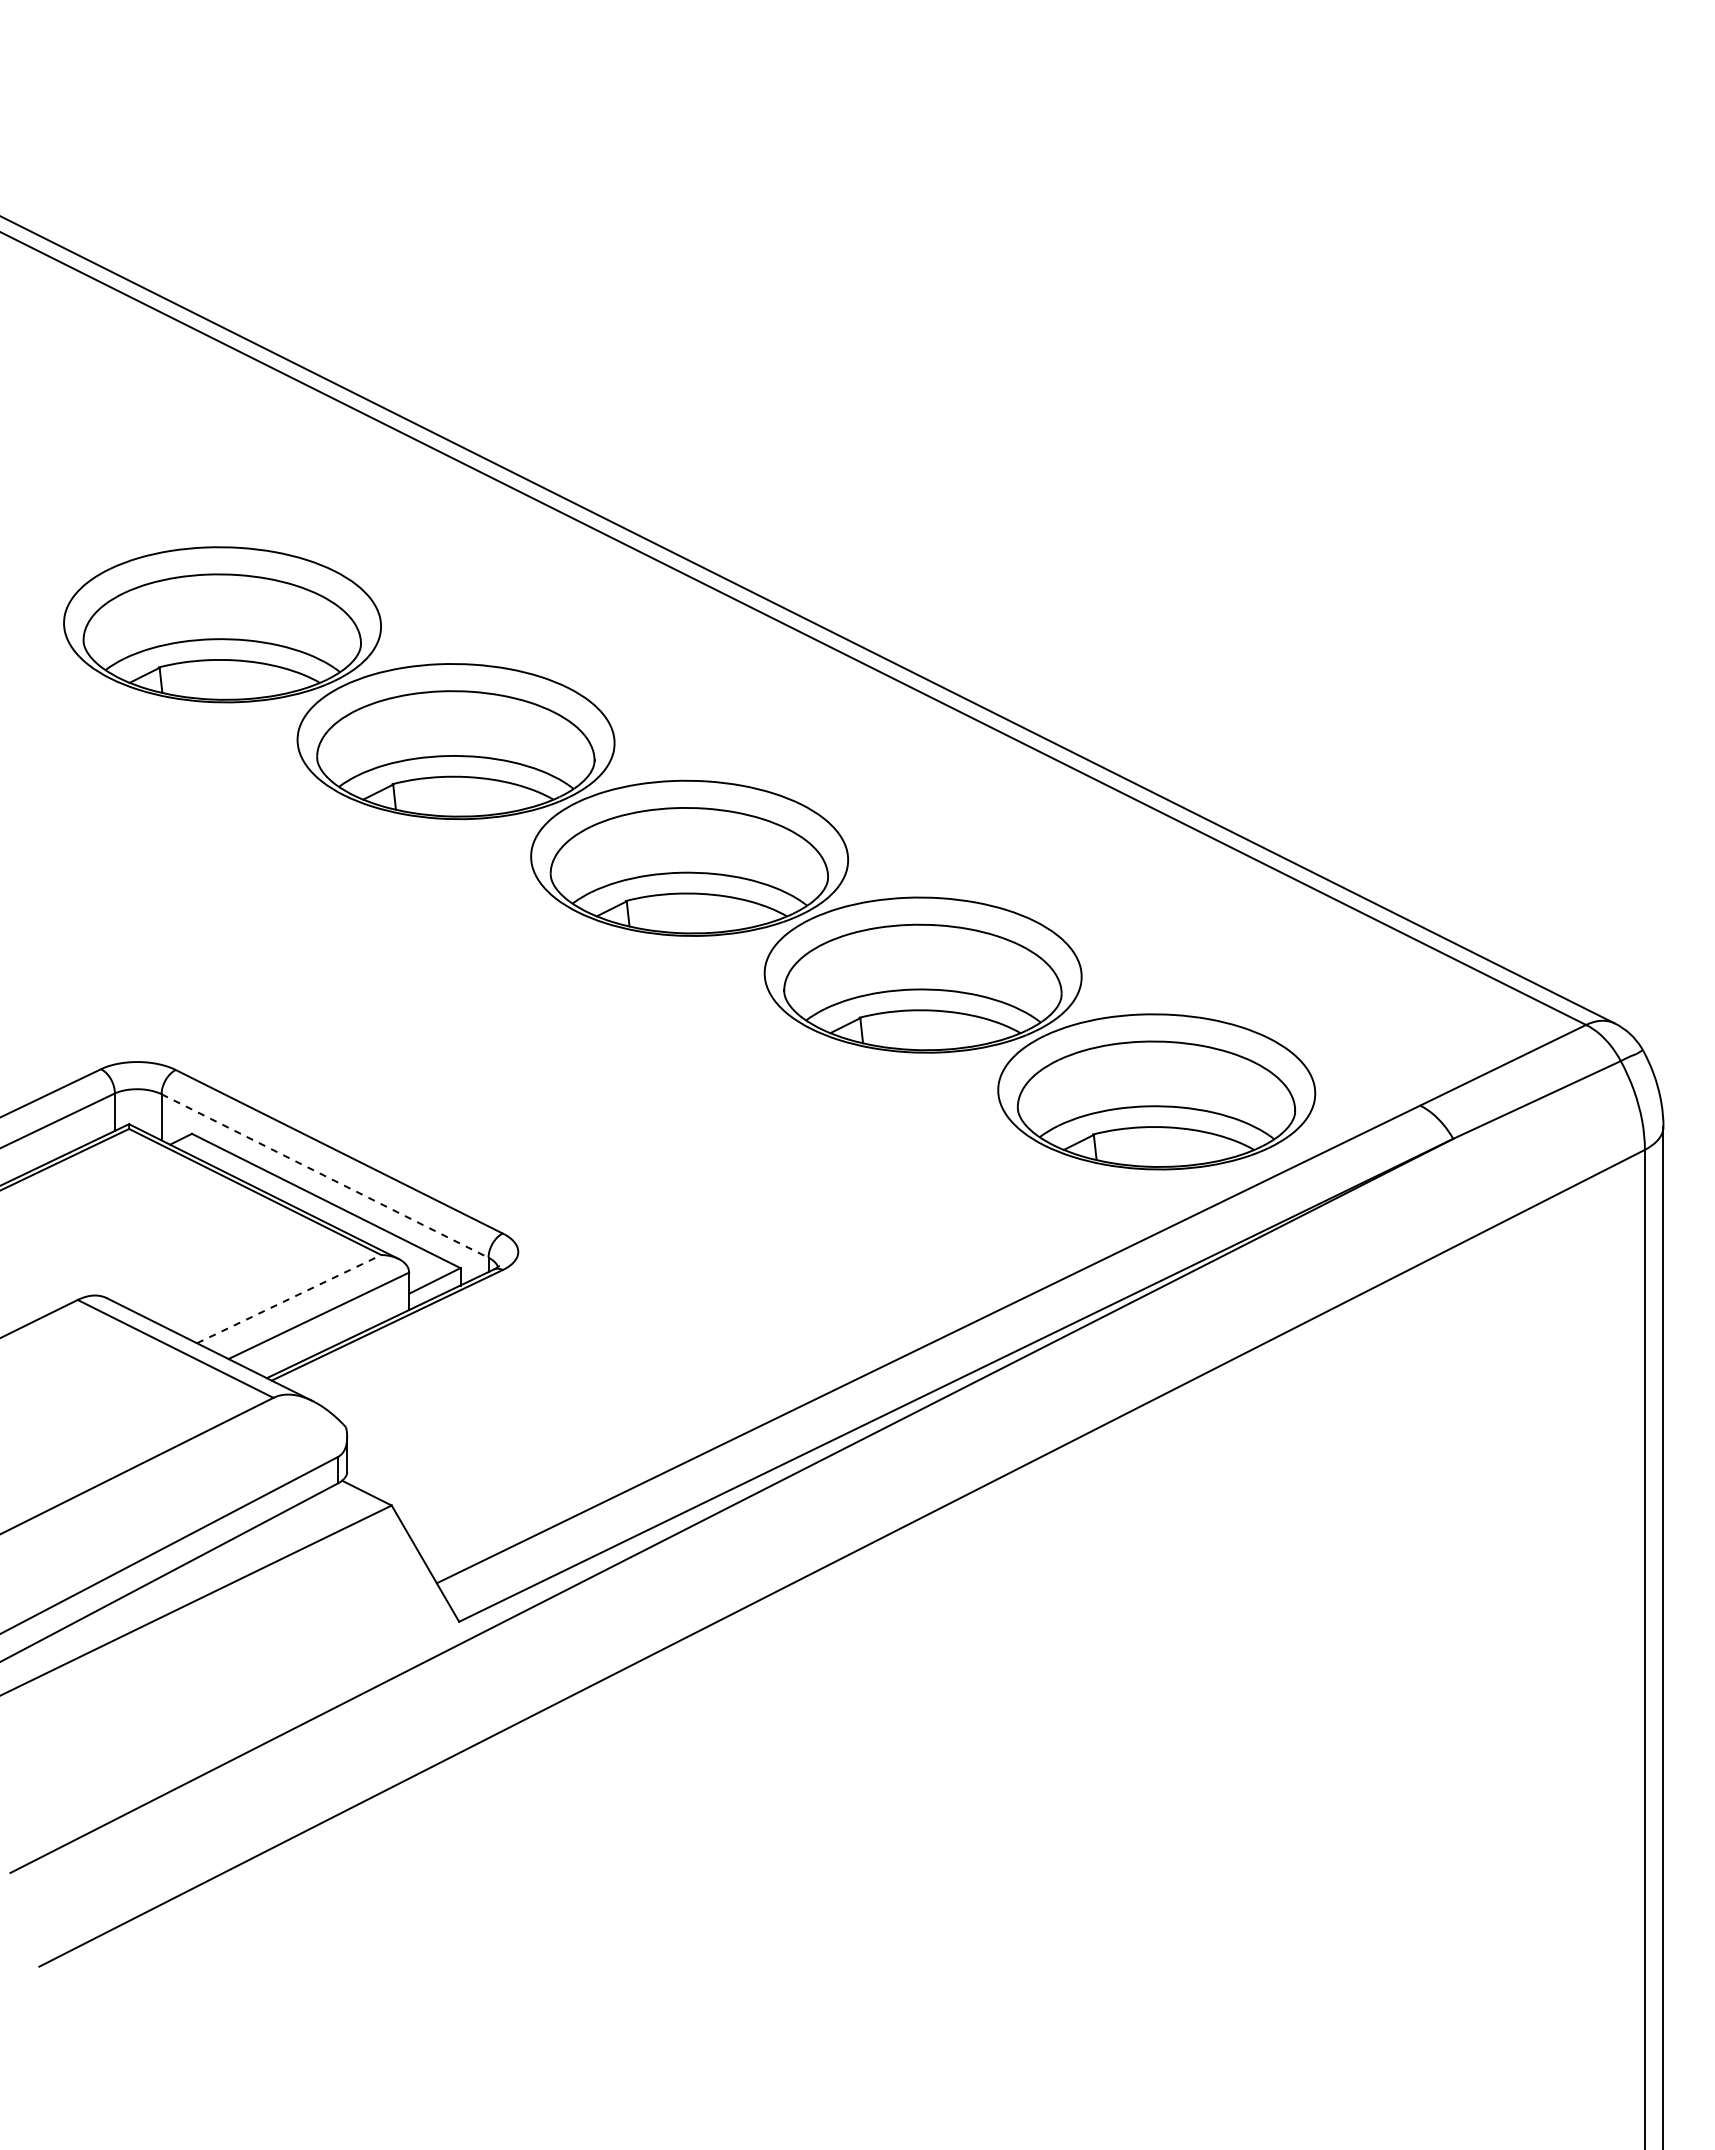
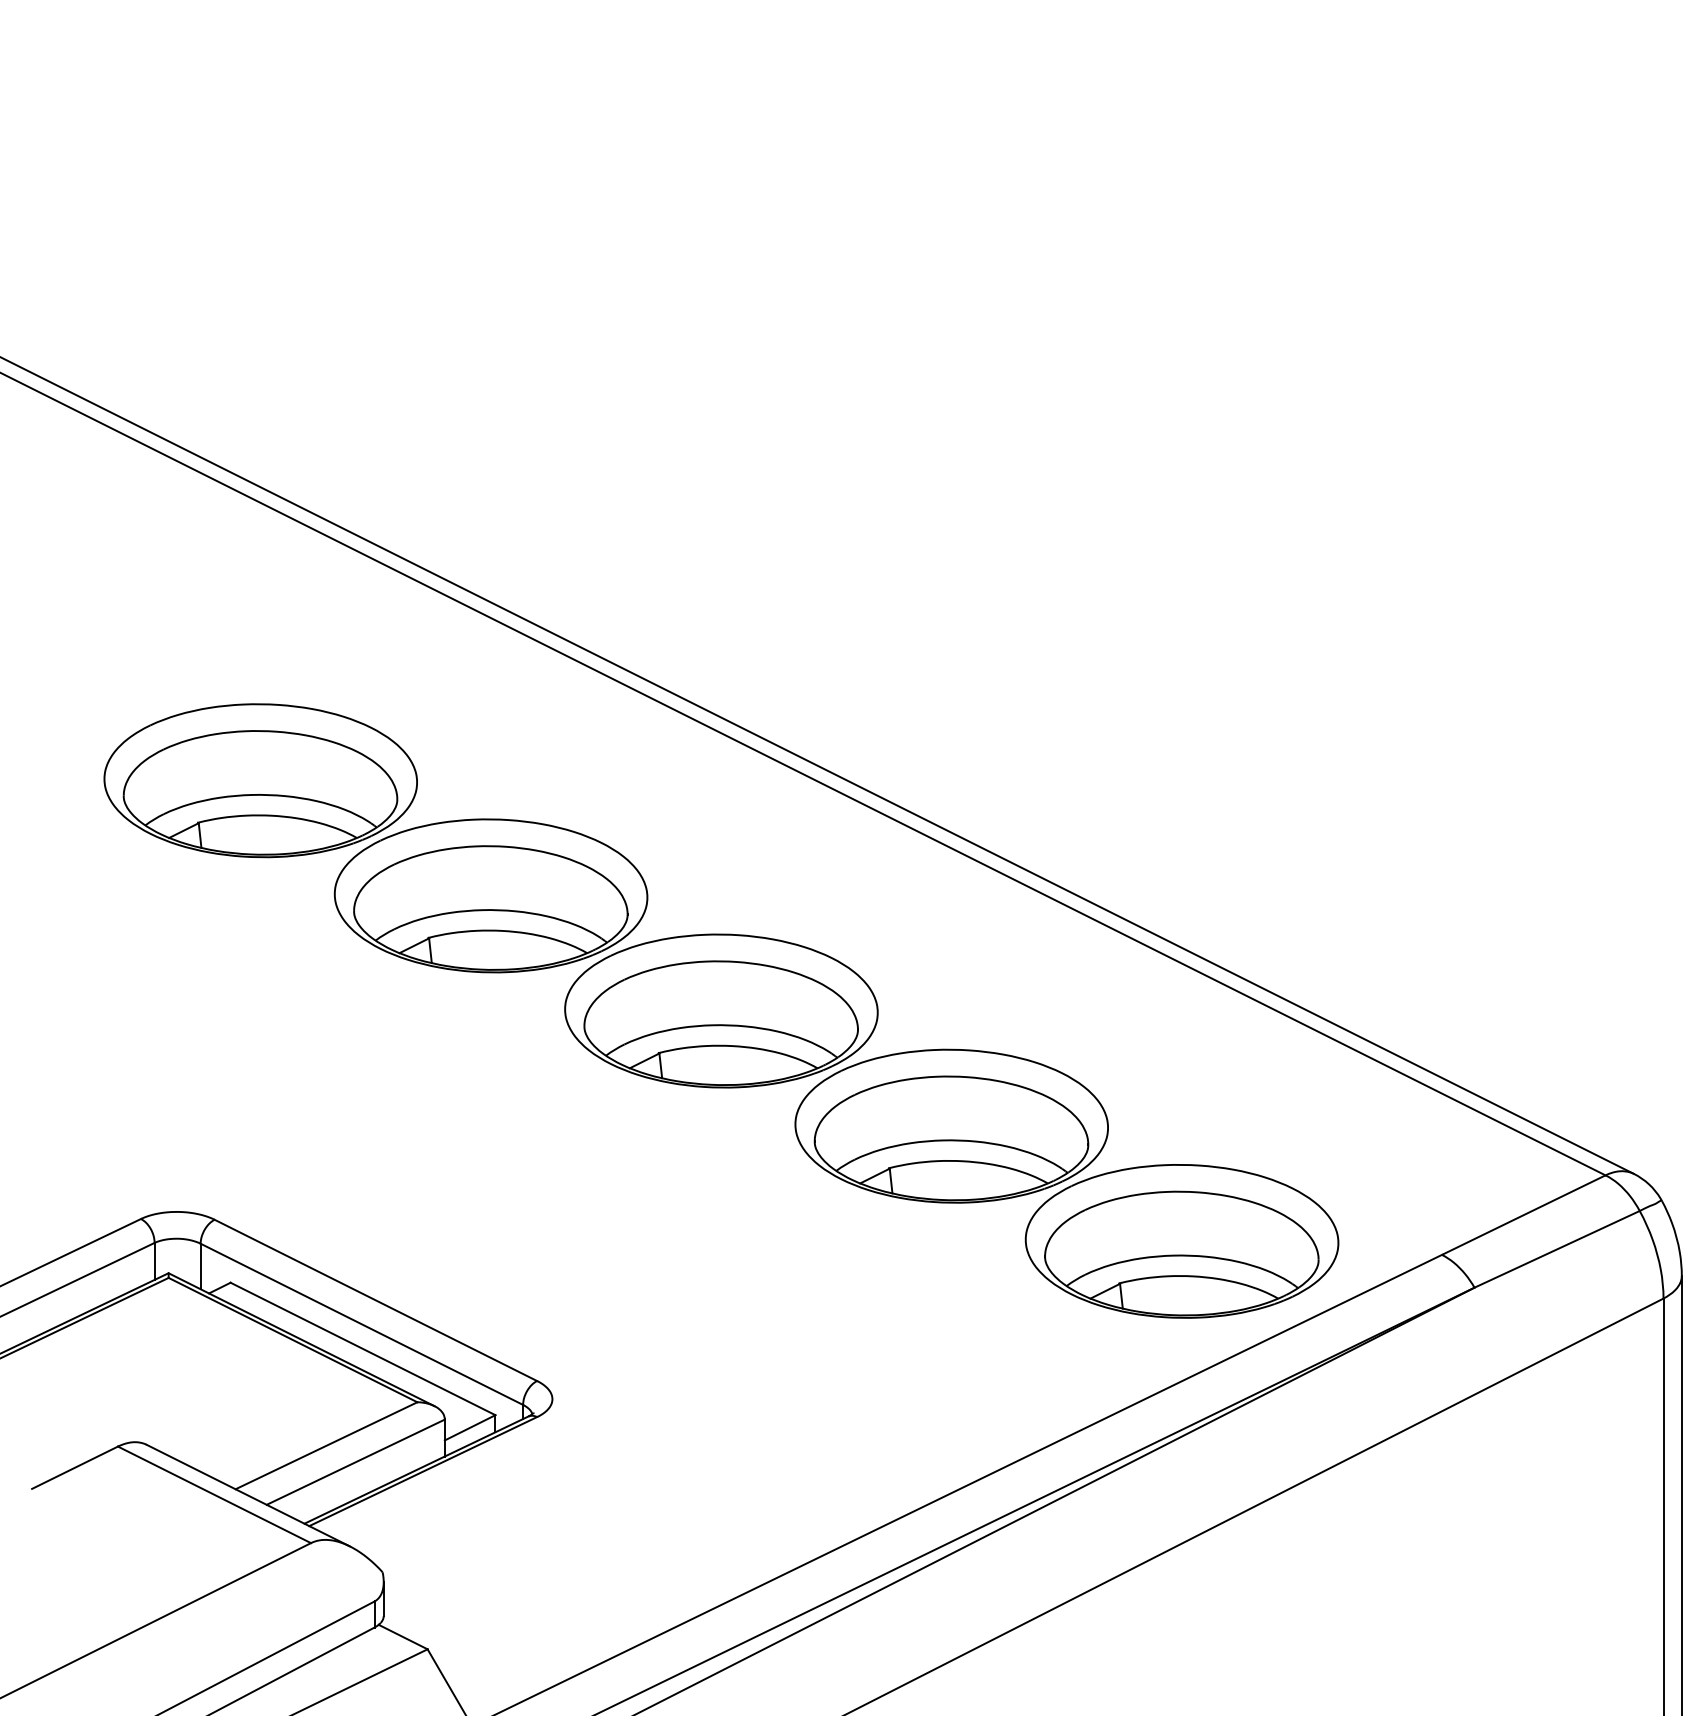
line: (325, 1176) -> (362, 1324), dashed -> solid
line: (289, 1298) -> (326, 1445), dashed -> solid

